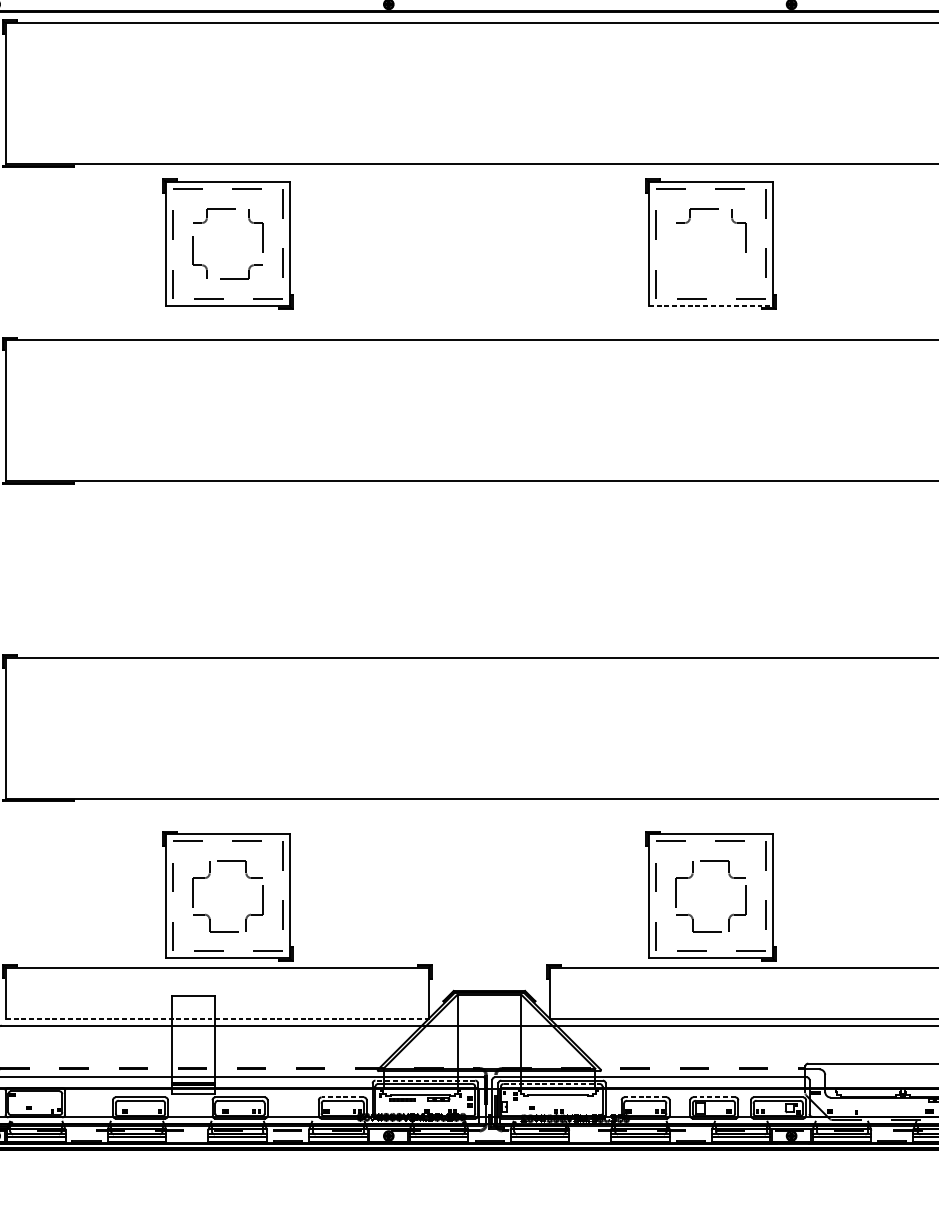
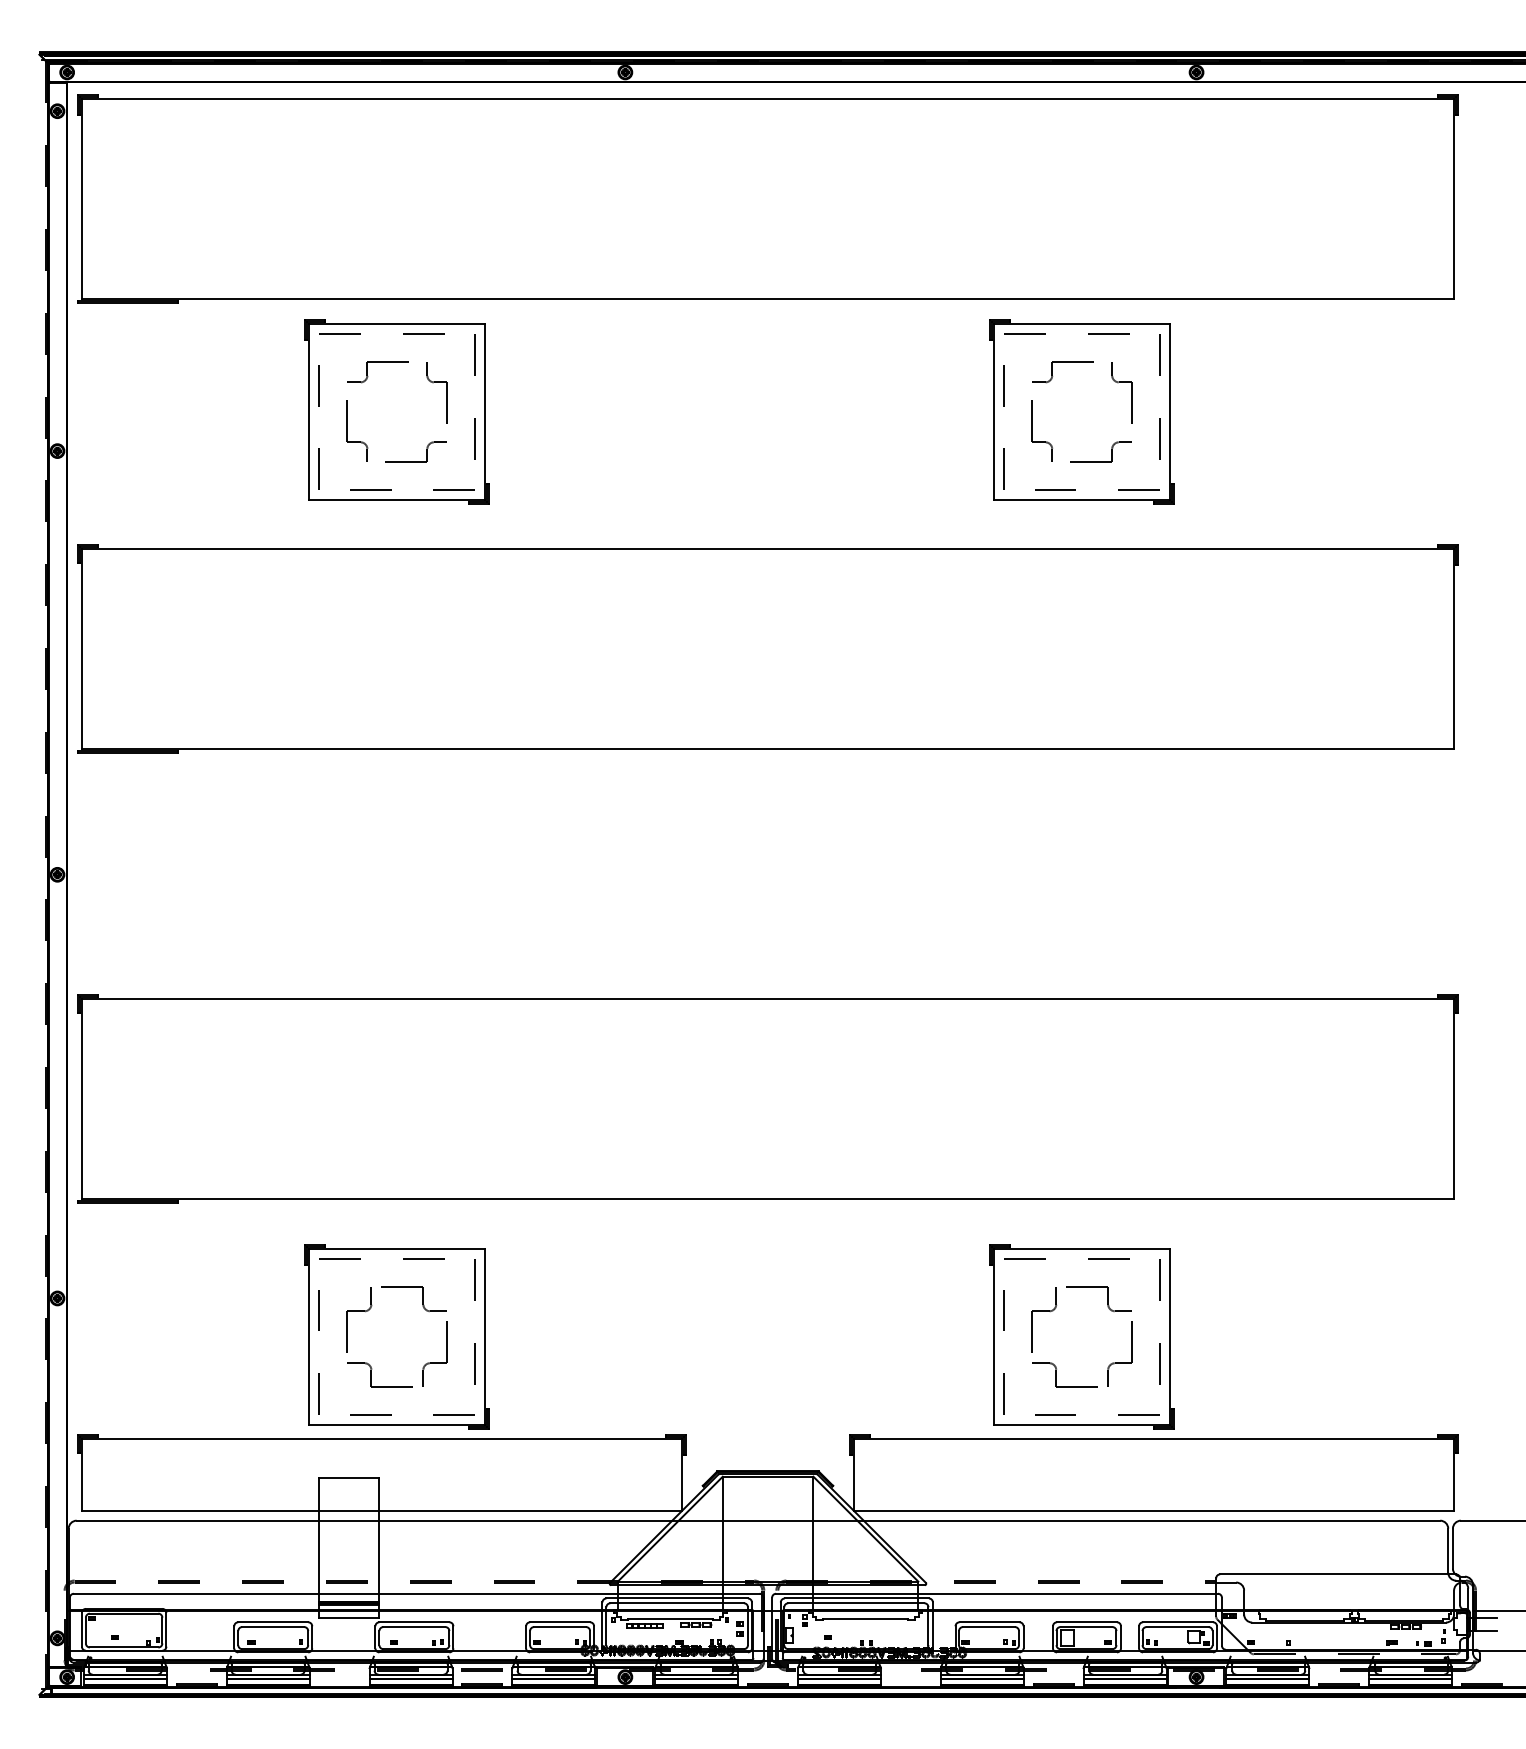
part: (675, 256) -> (1032, 430), added
part: (723, 278) -> (1100, 461), added
line: (711, 306) -> (1082, 500), dashed -> solid
line: (217, 1018) -> (382, 1510), dashed -> solid
line: (425, 1080) -> (677, 1598), dashed -> solid
line: (551, 1084) -> (856, 1603), dashed -> solid
line: (343, 1097) -> (560, 1622), dashed -> solid
line: (645, 1097) -> (989, 1622), dashed -> solid
line: (713, 1097) -> (1086, 1622), dashed -> solid

